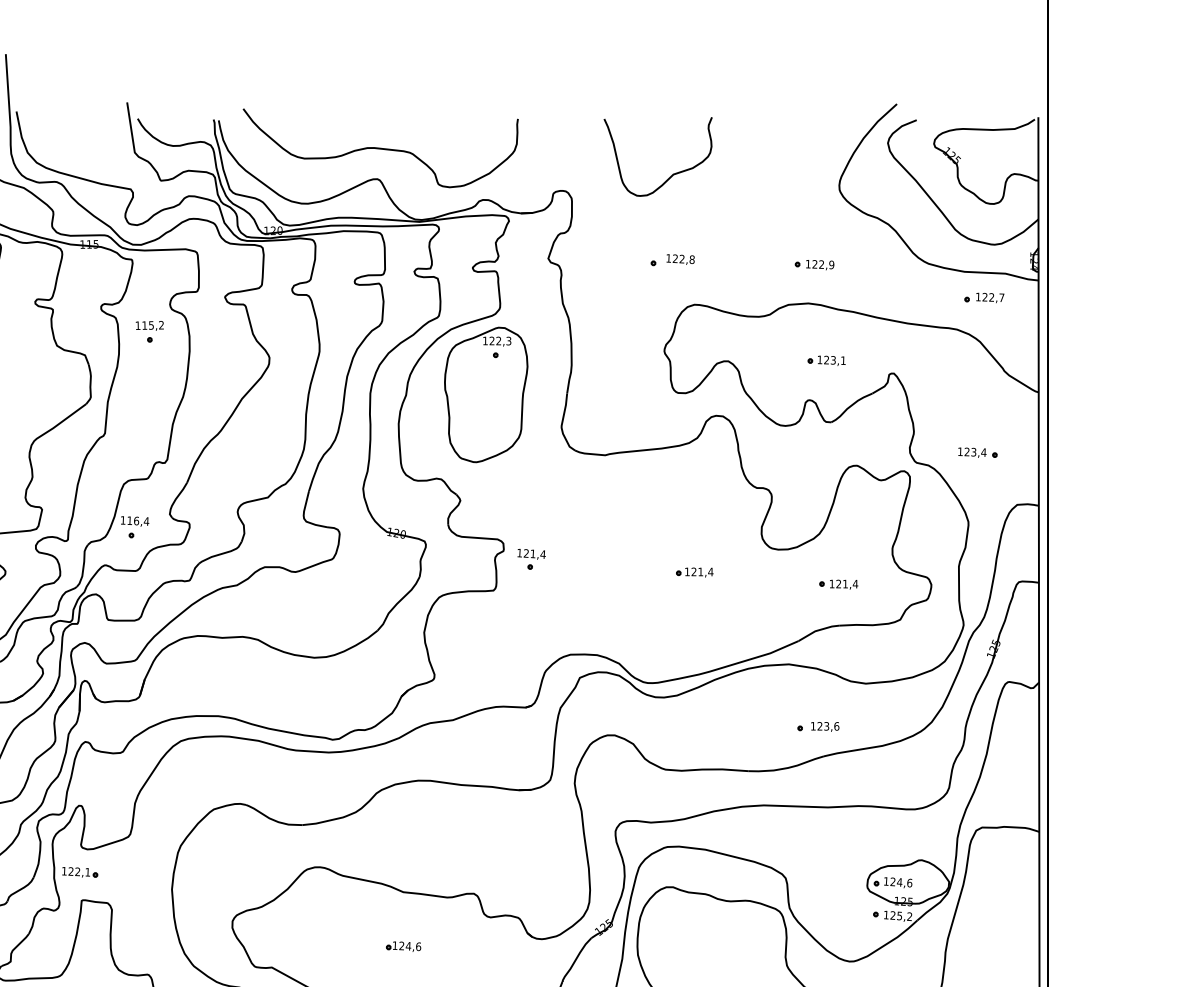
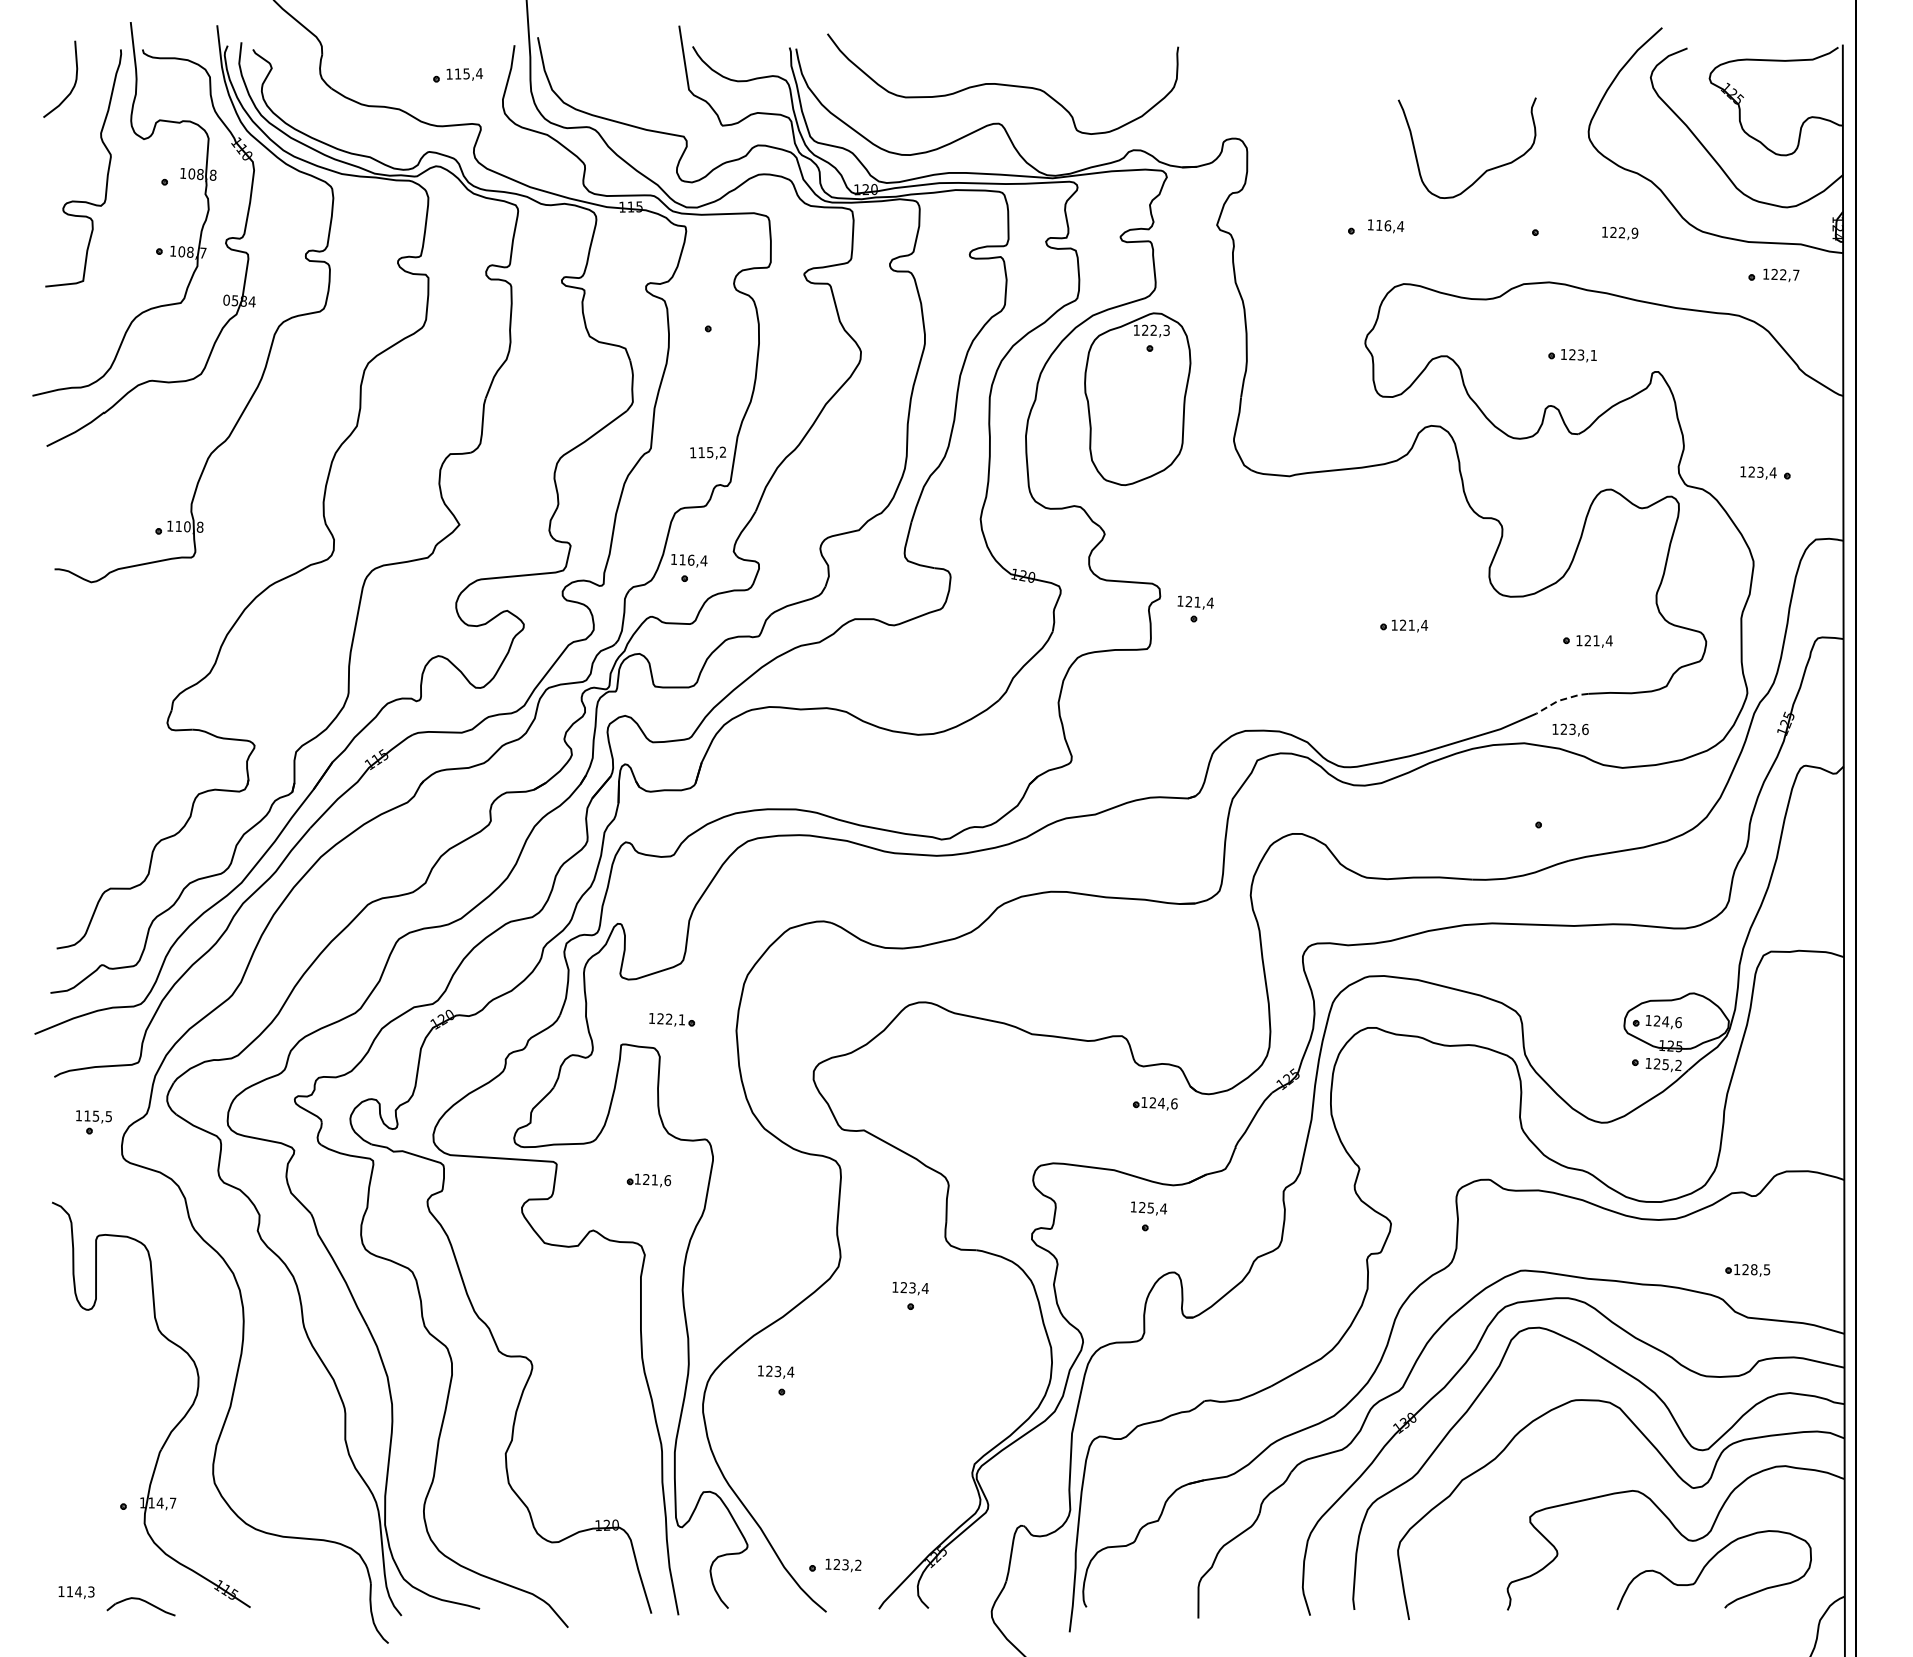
curve: (672, 174) -> (1485, 170), moved
text: (684, 258) -> (1390, 225), 122,8 -> 116,4
text: (820, 265) -> (1620, 233), moved
text: (149, 325) -> (707, 452), moved
line: (818, 630) -> (1561, 700), solid -> dashed
text: (825, 726) -> (1570, 729), moved
part: (80, 872) -> (672, 1019), moved
part: (403, 946) -> (1154, 1103), moved

